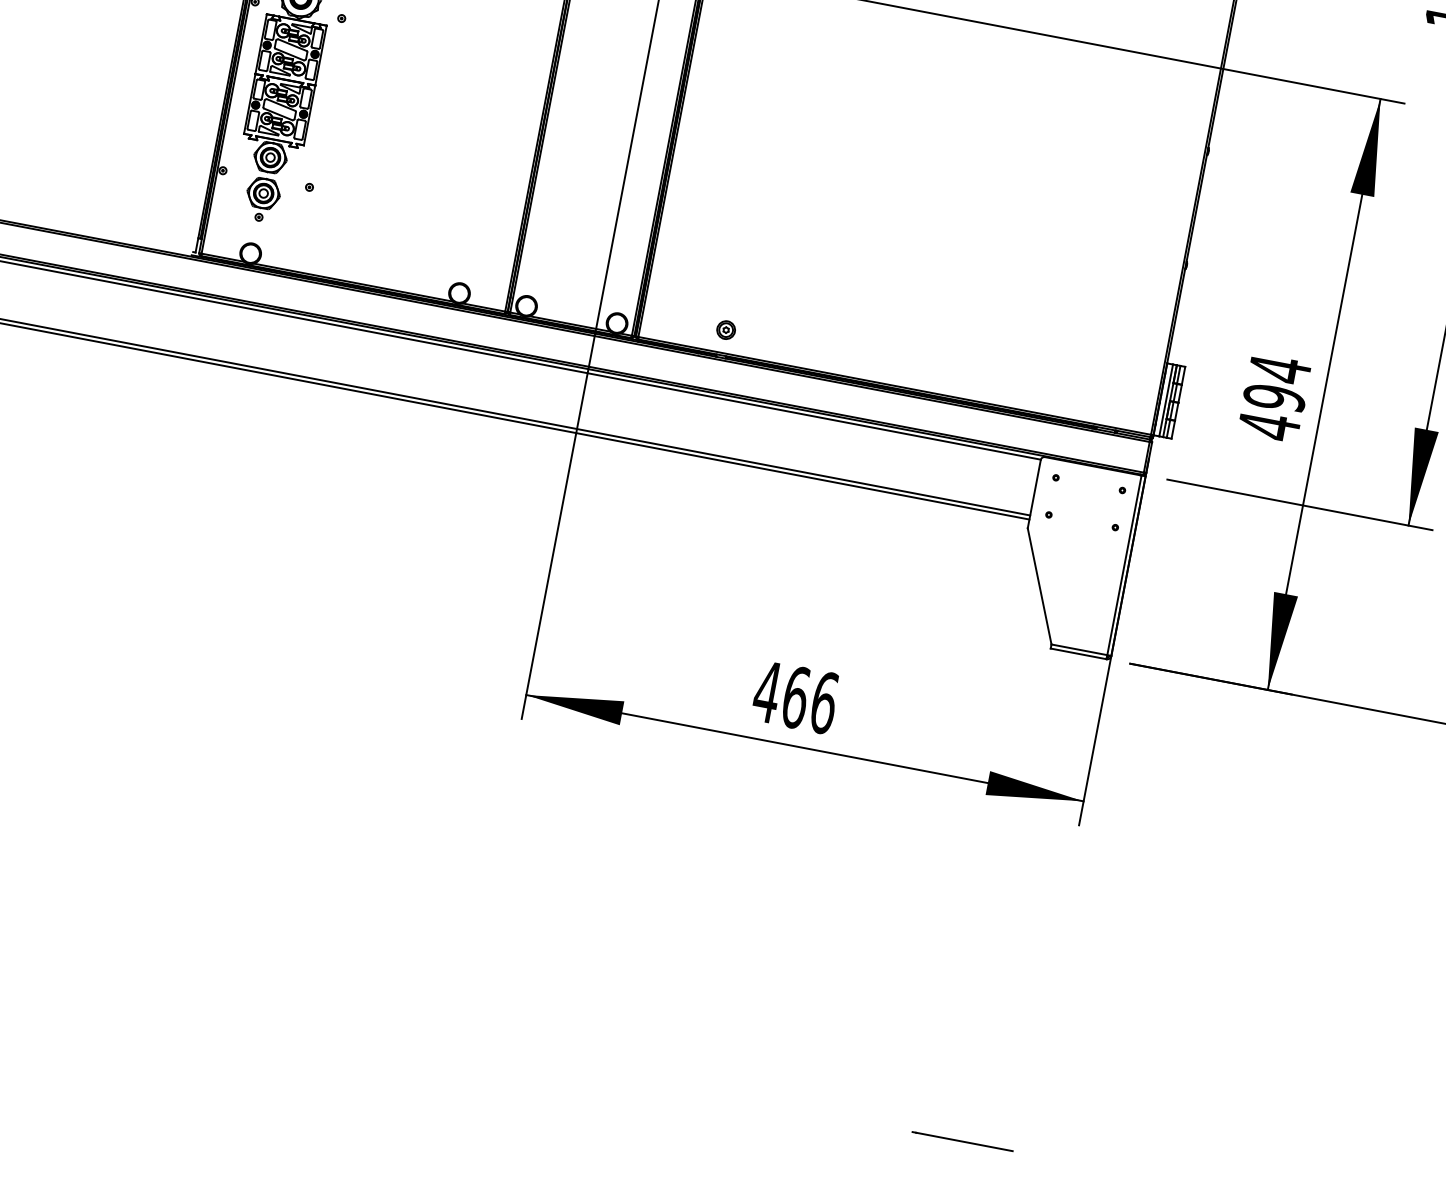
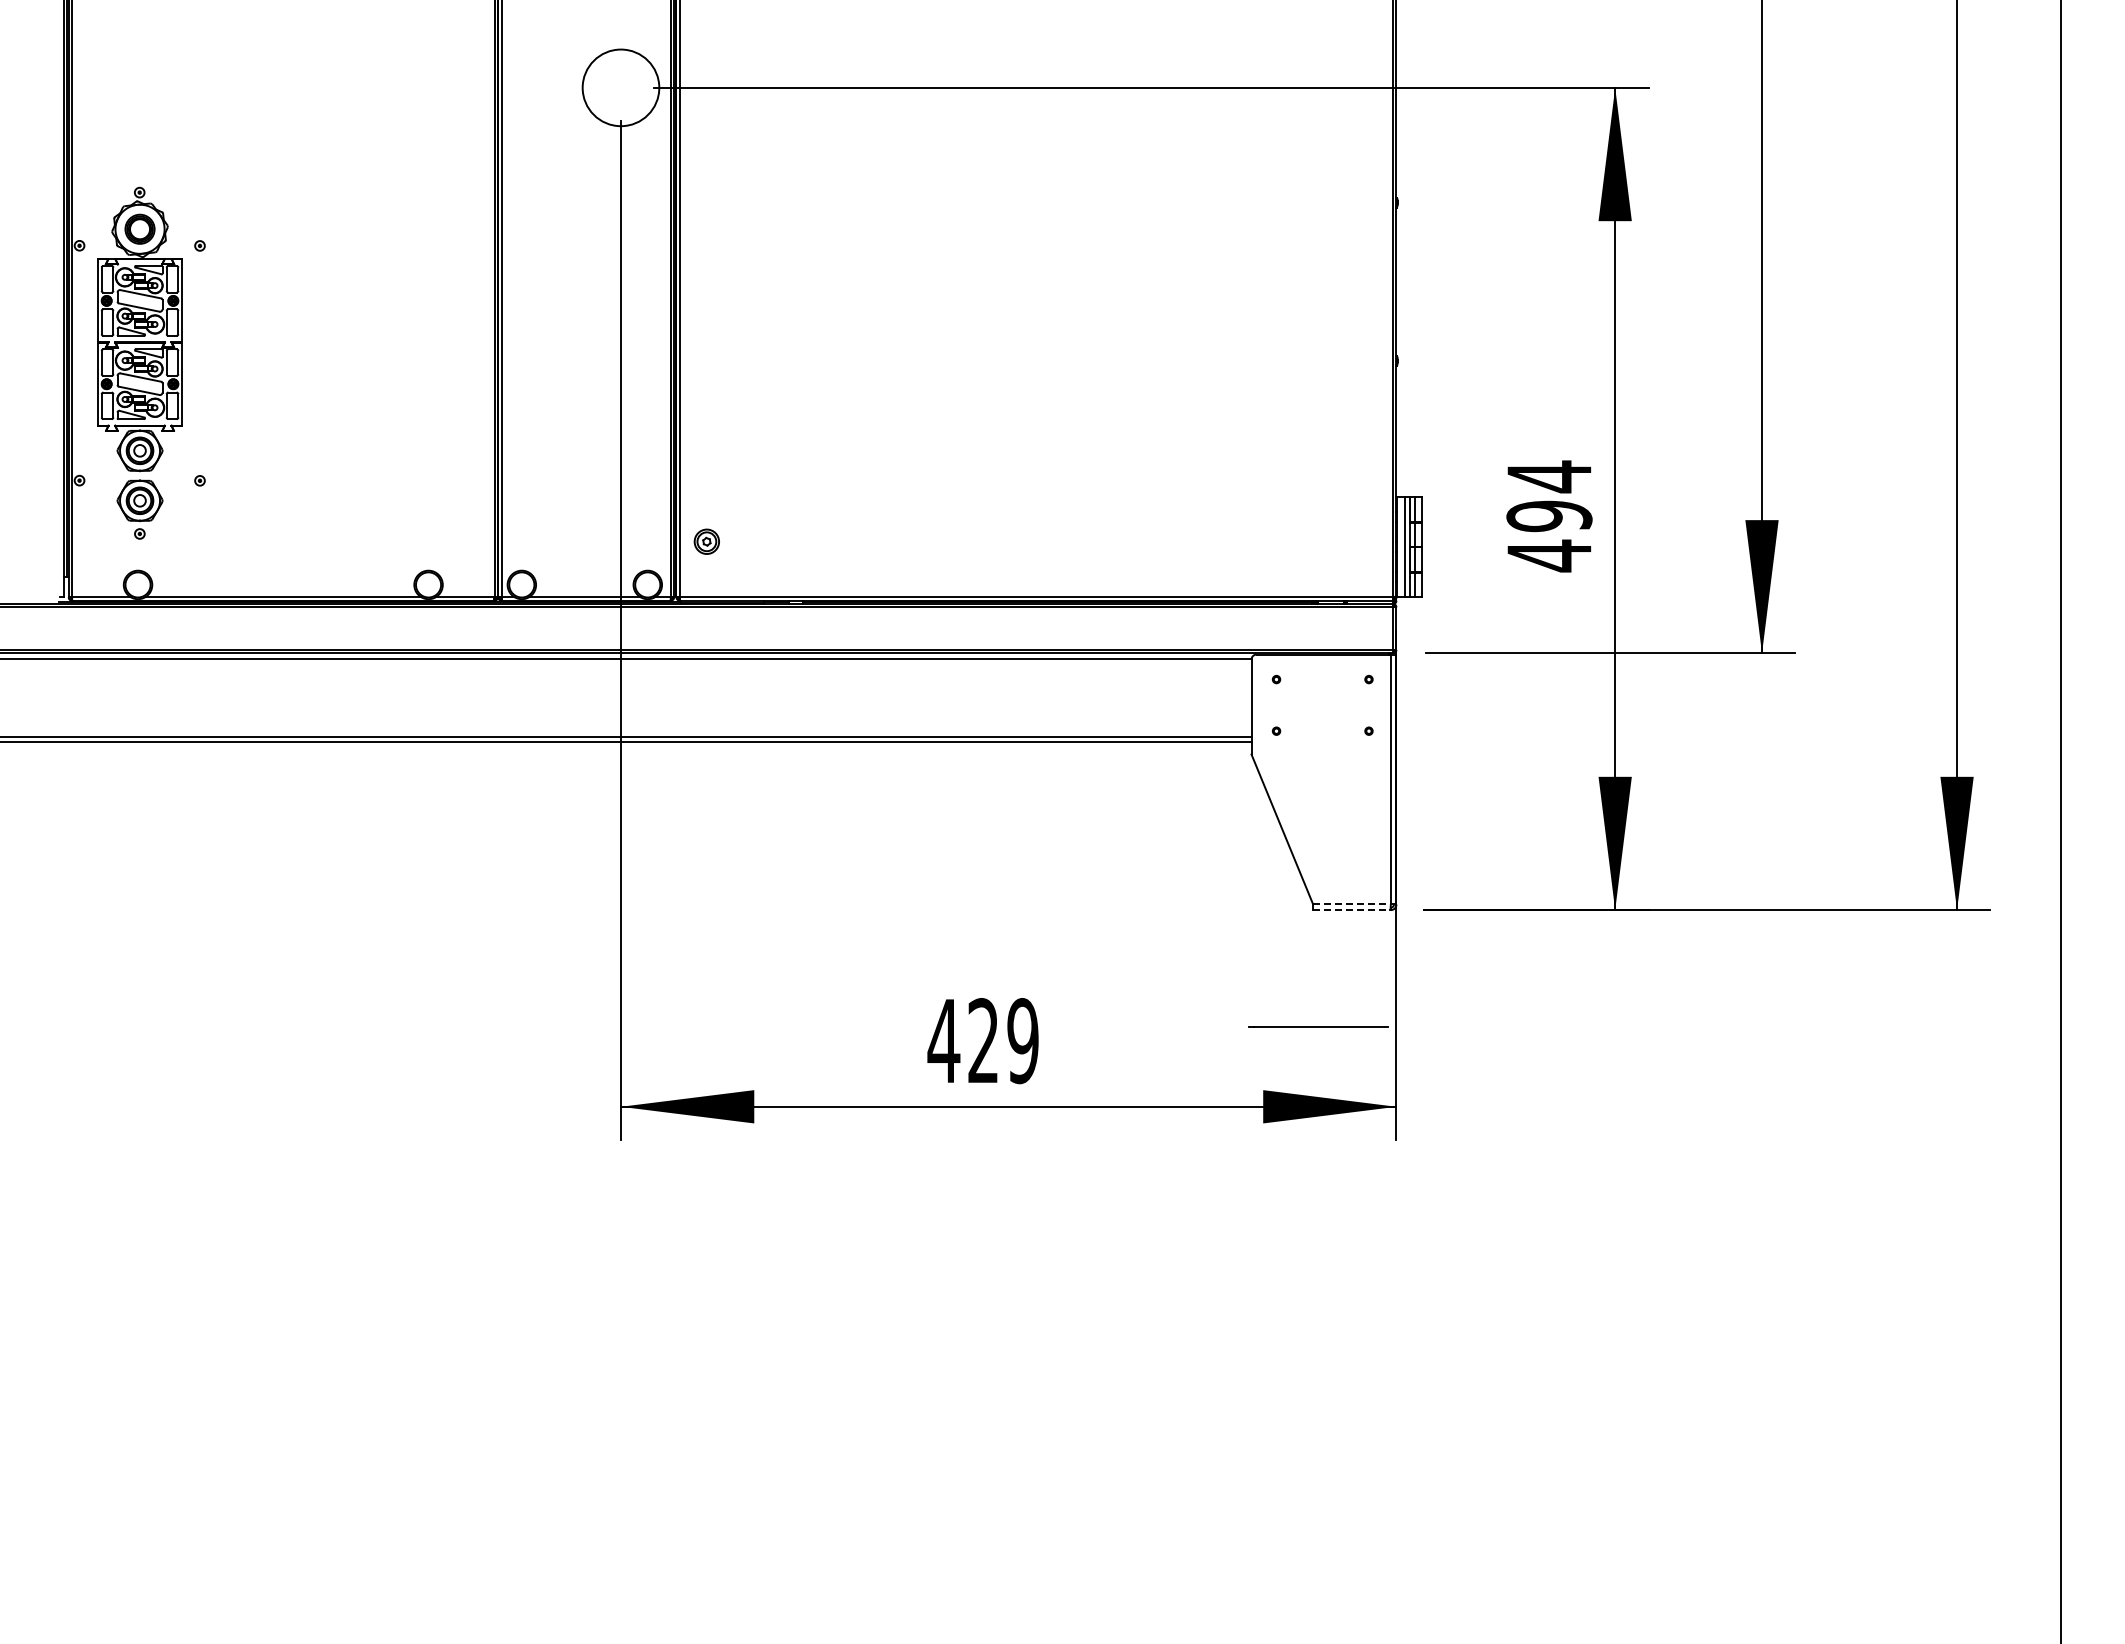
part: (725, 329) -> (706, 541), moved
line: (1079, 649) -> (1351, 904), solid -> dashed
line: (1078, 654) -> (1351, 910), solid -> dashed
text: (810, 700) -> (1003, 1041), 466 -> 429
line: (962, 1141) -> (1318, 1026), moved

